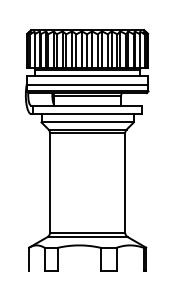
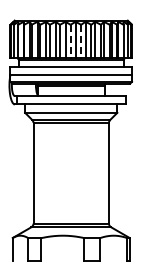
line: (86, 51) -> (70, 41), solid -> dashed
line: (97, 51) -> (81, 41), solid -> dashed

